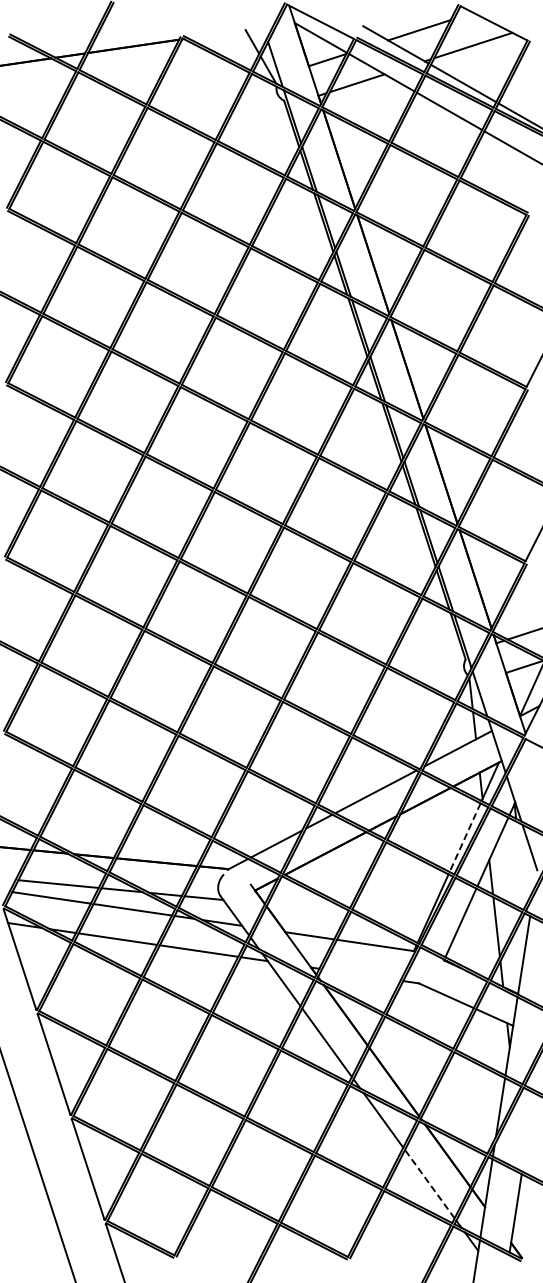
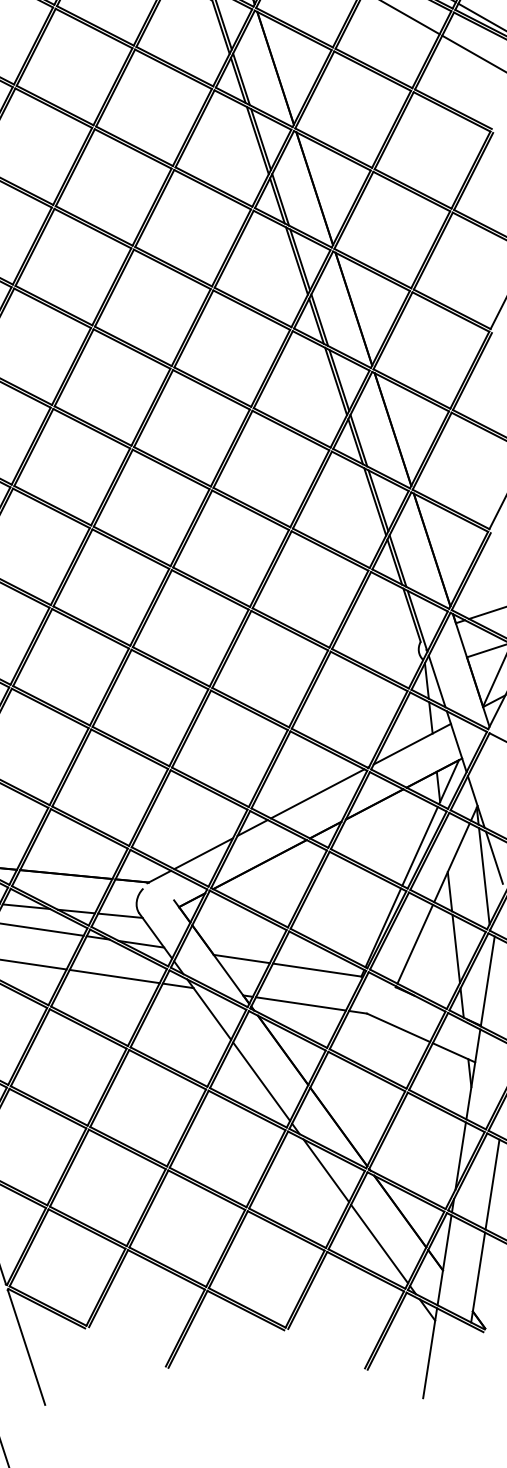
line: (465, 837) -> (420, 846), dashed -> solid
line: (520, 863) -> (483, 876), added
line: (361, 974) -> (301, 1003), added
line: (528, 1132) -> (492, 1184), added
line: (429, 1183) -> (379, 1243), dashed -> solid

